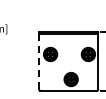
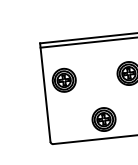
line: (38, 60) -> (44, 92), dashed -> solid

